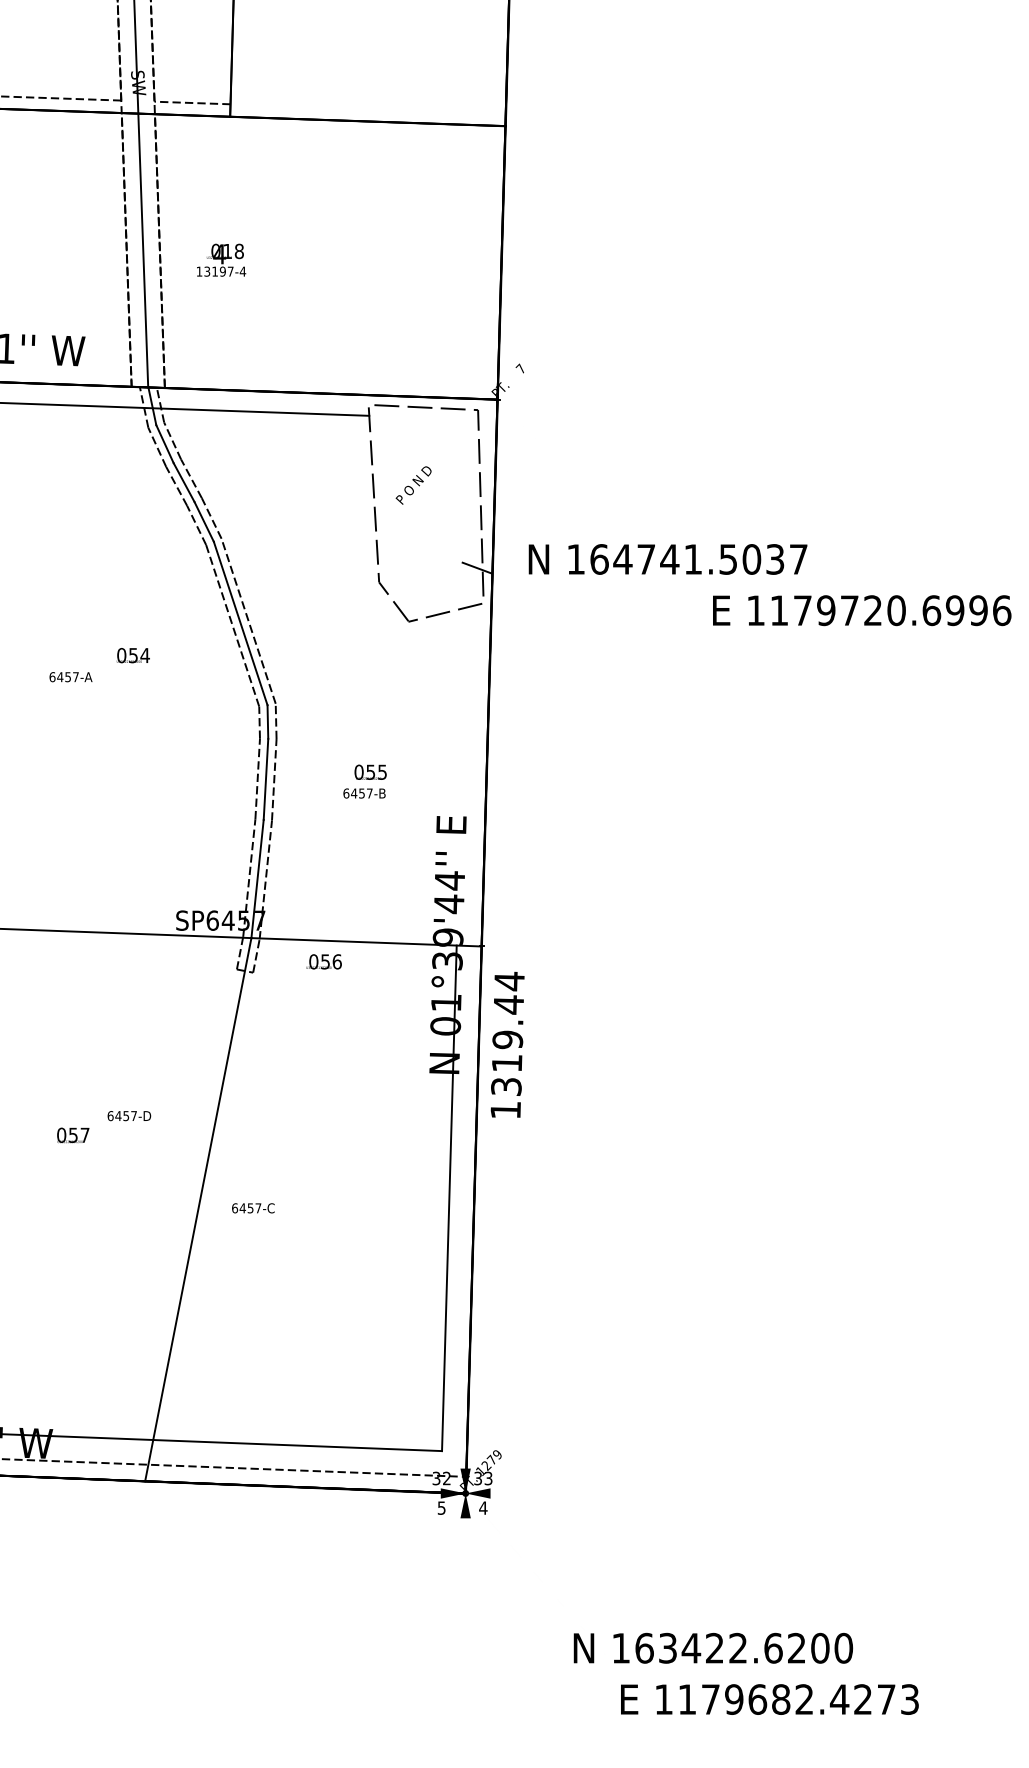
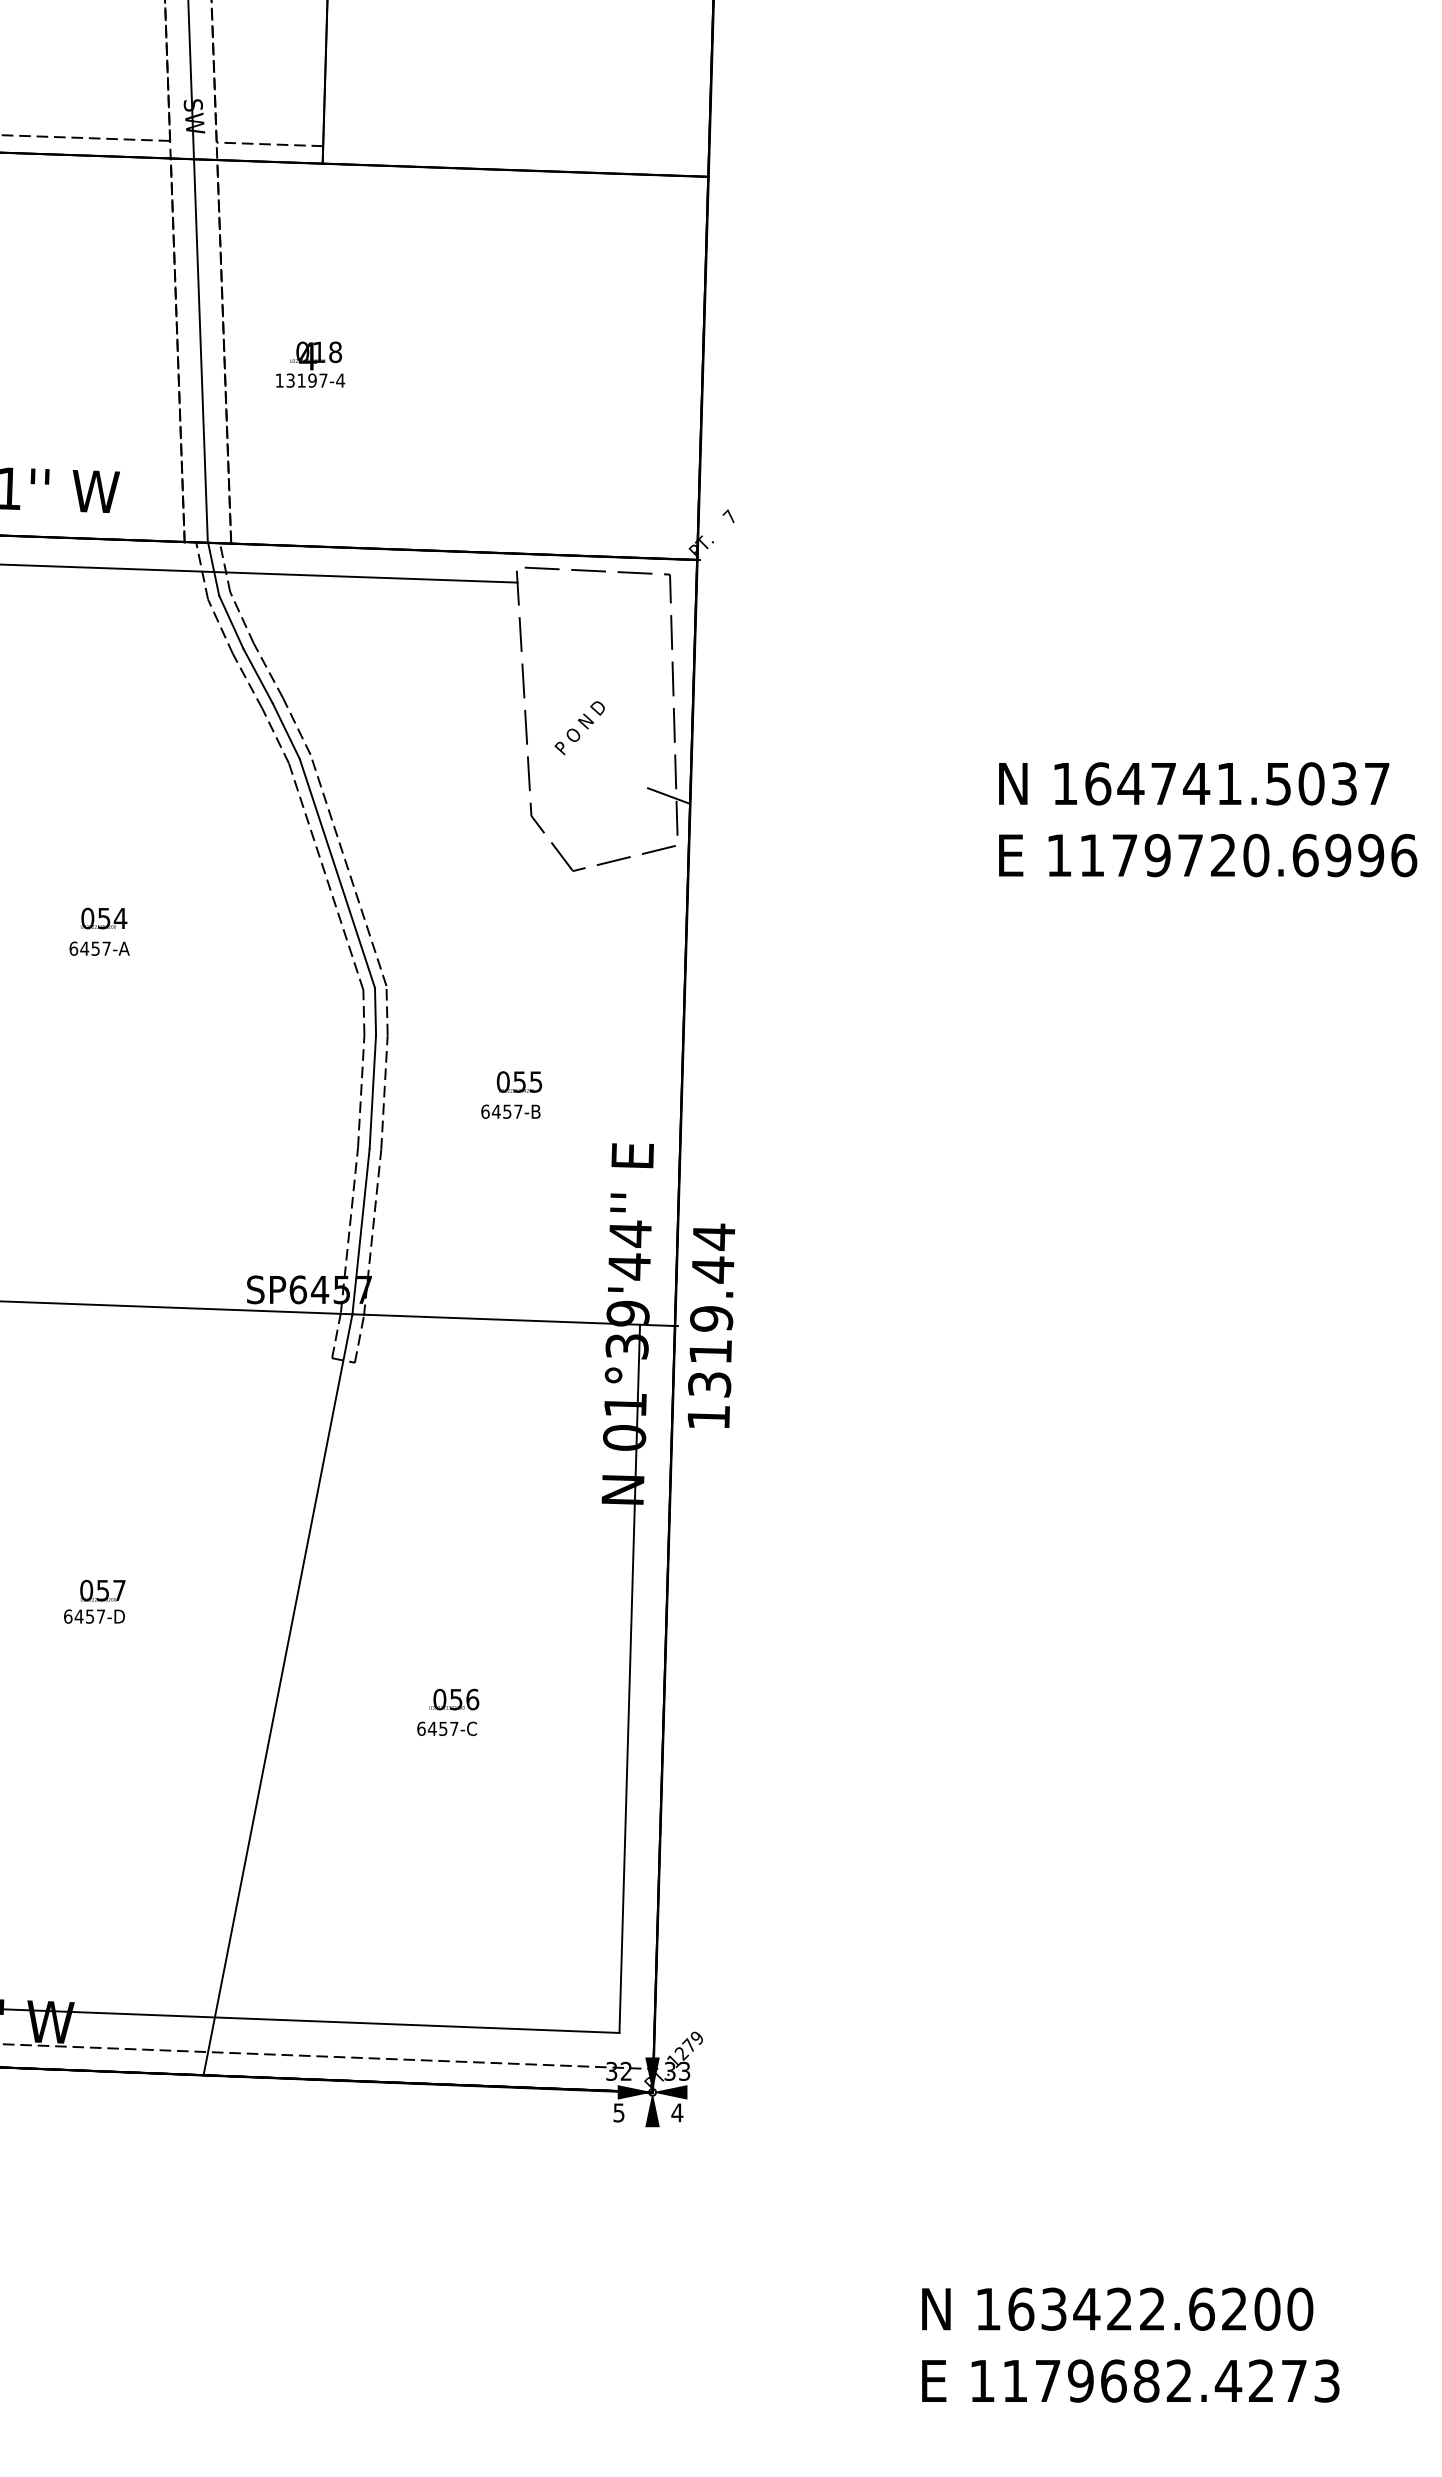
text: (413, 485) -> (579, 728), moved
text: (668, 559) -> (1194, 783), moved
text: (132, 655) -> (103, 918), moved
text: (324, 961) -> (454, 1699), moved
text: (507, 1044) -> (711, 1325), moved
text: (129, 1115) -> (94, 1616), moved
text: (252, 1208) -> (446, 1728), moved
text: (713, 1647) -> (1117, 2308), moved
text: (769, 1699) -> (1130, 2380), moved

